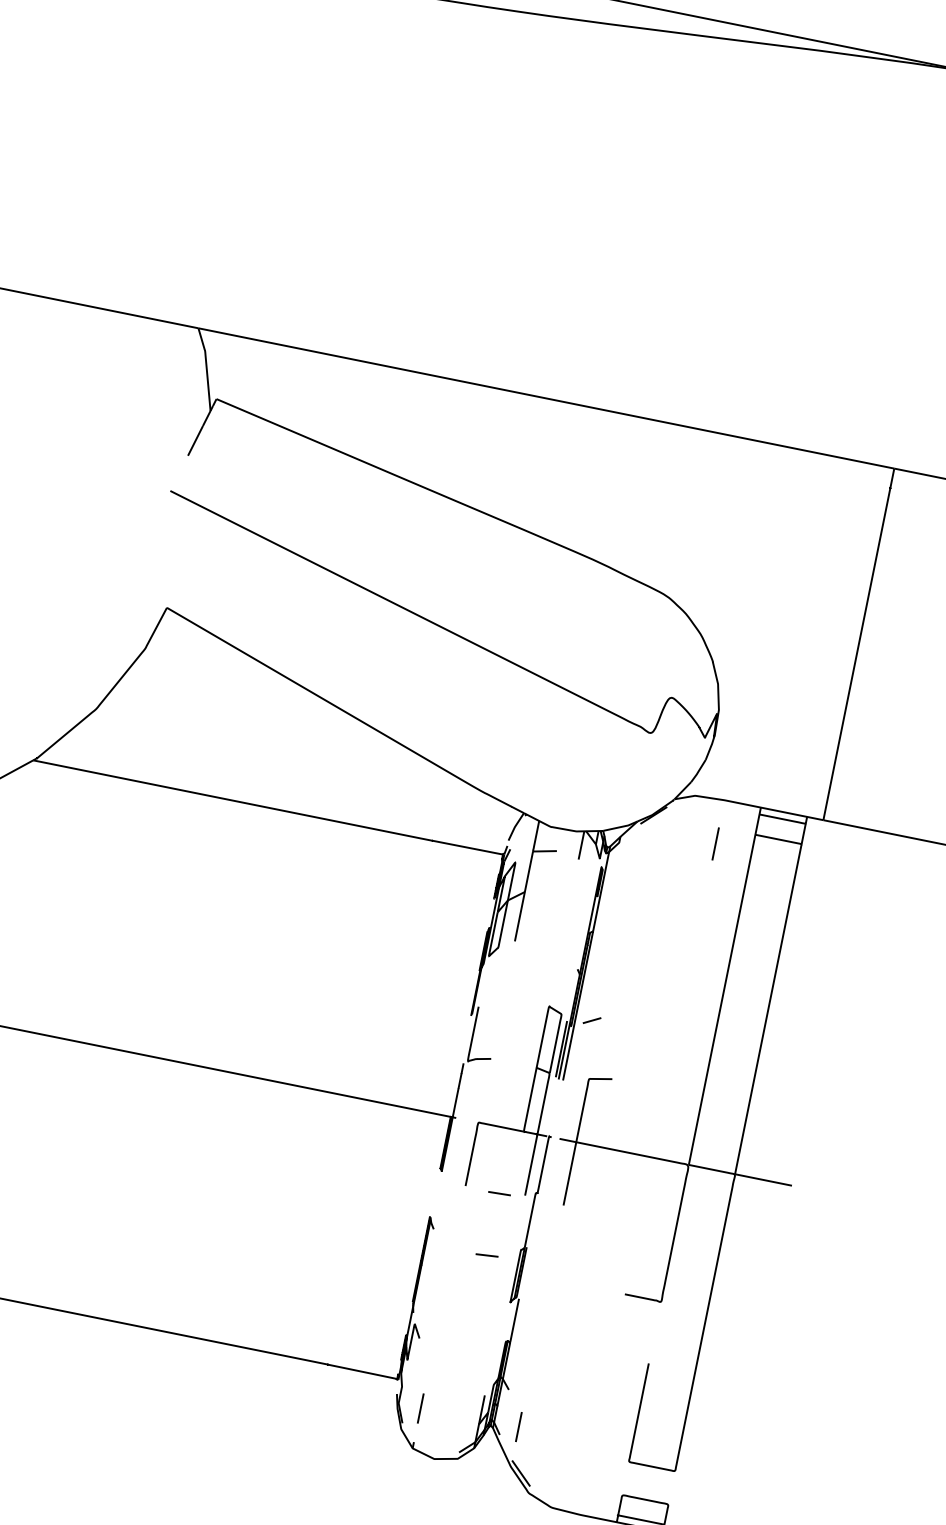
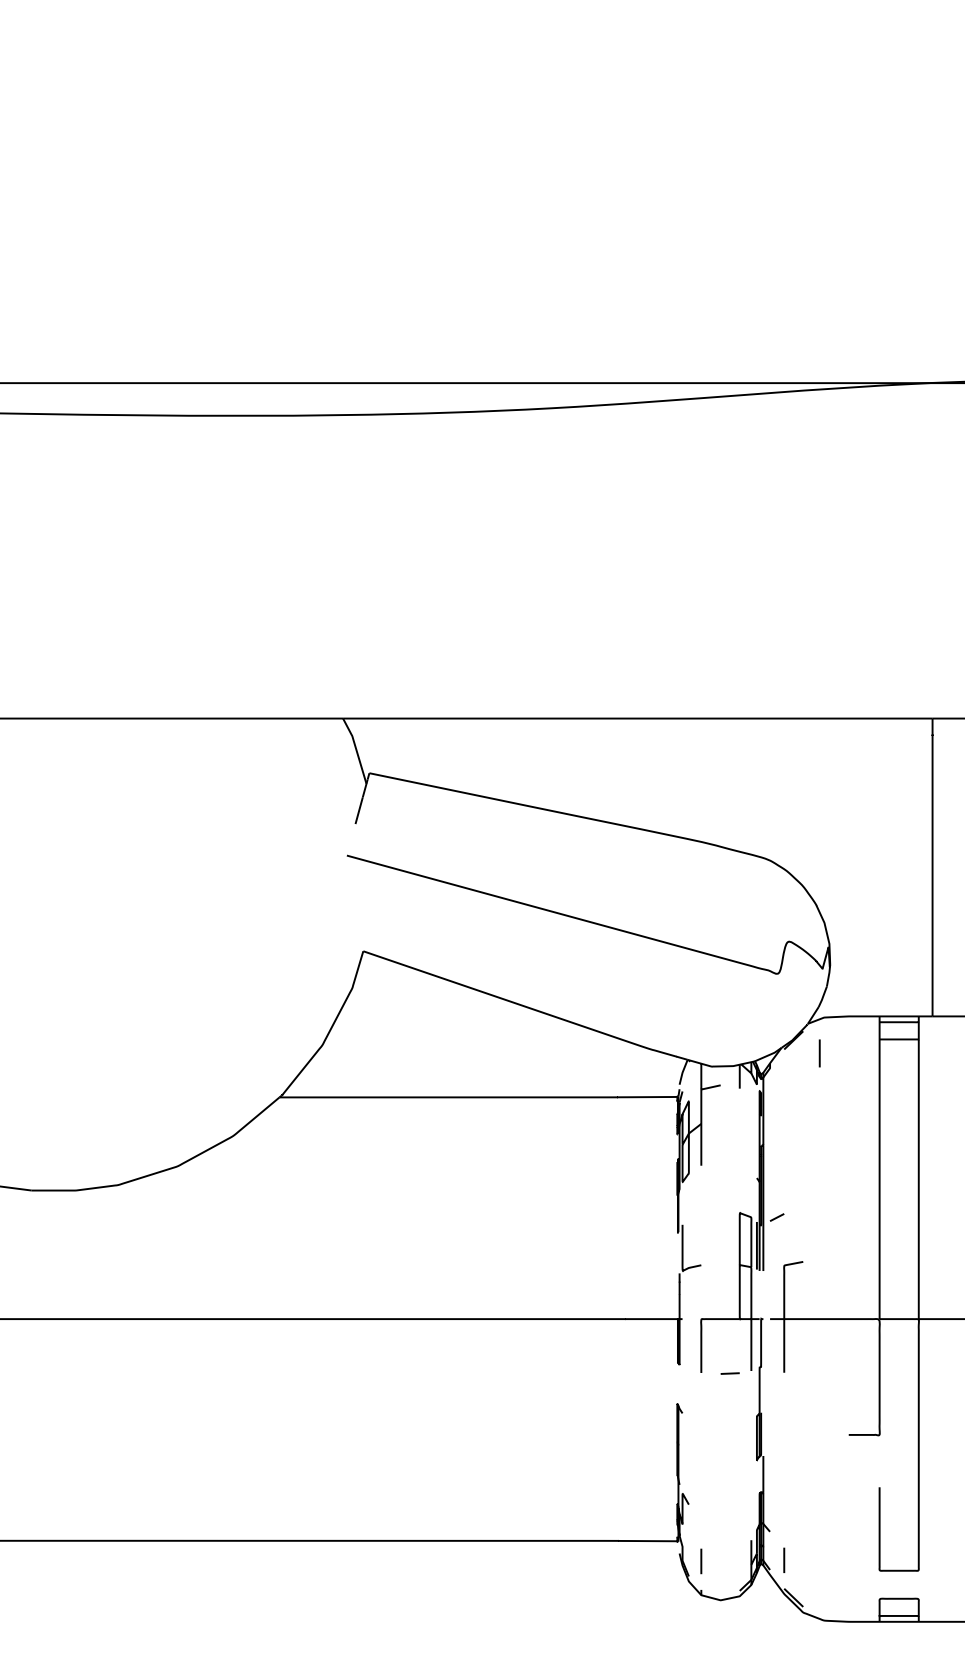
line: (715, 843) -> (819, 1053), moved
line: (486, 1254) -> (729, 1425), removed

